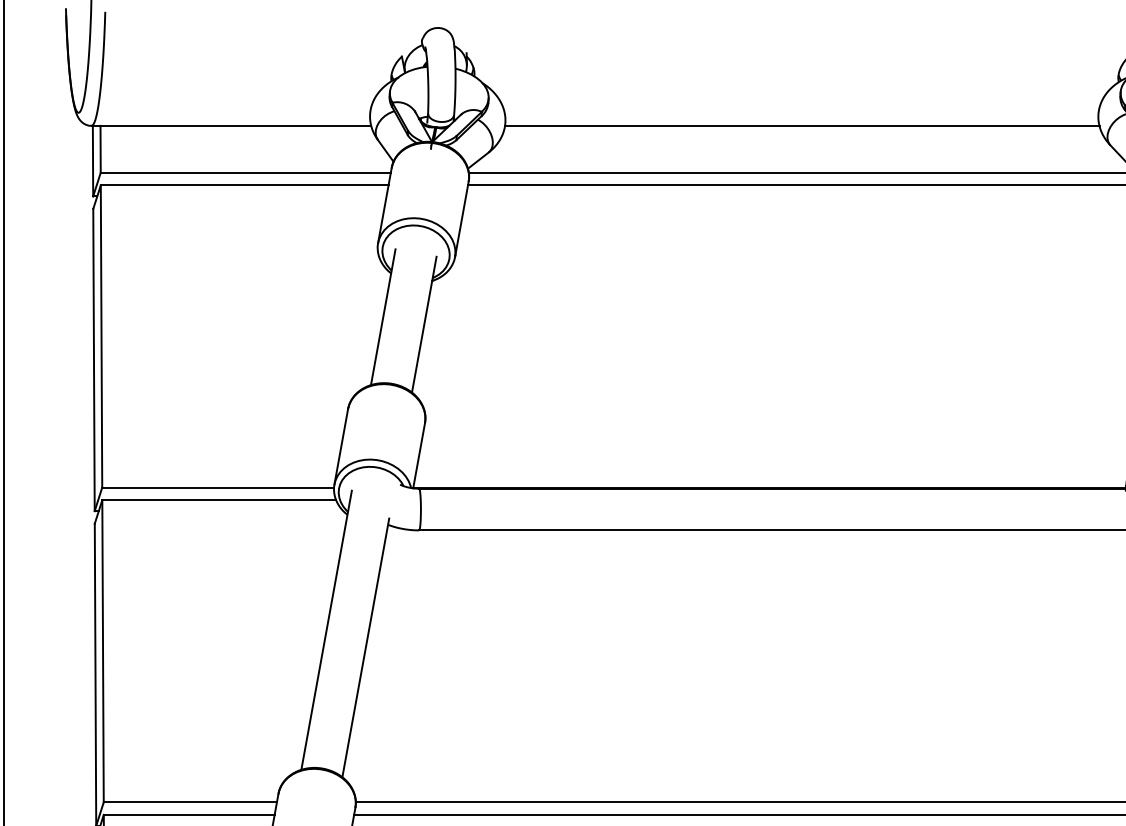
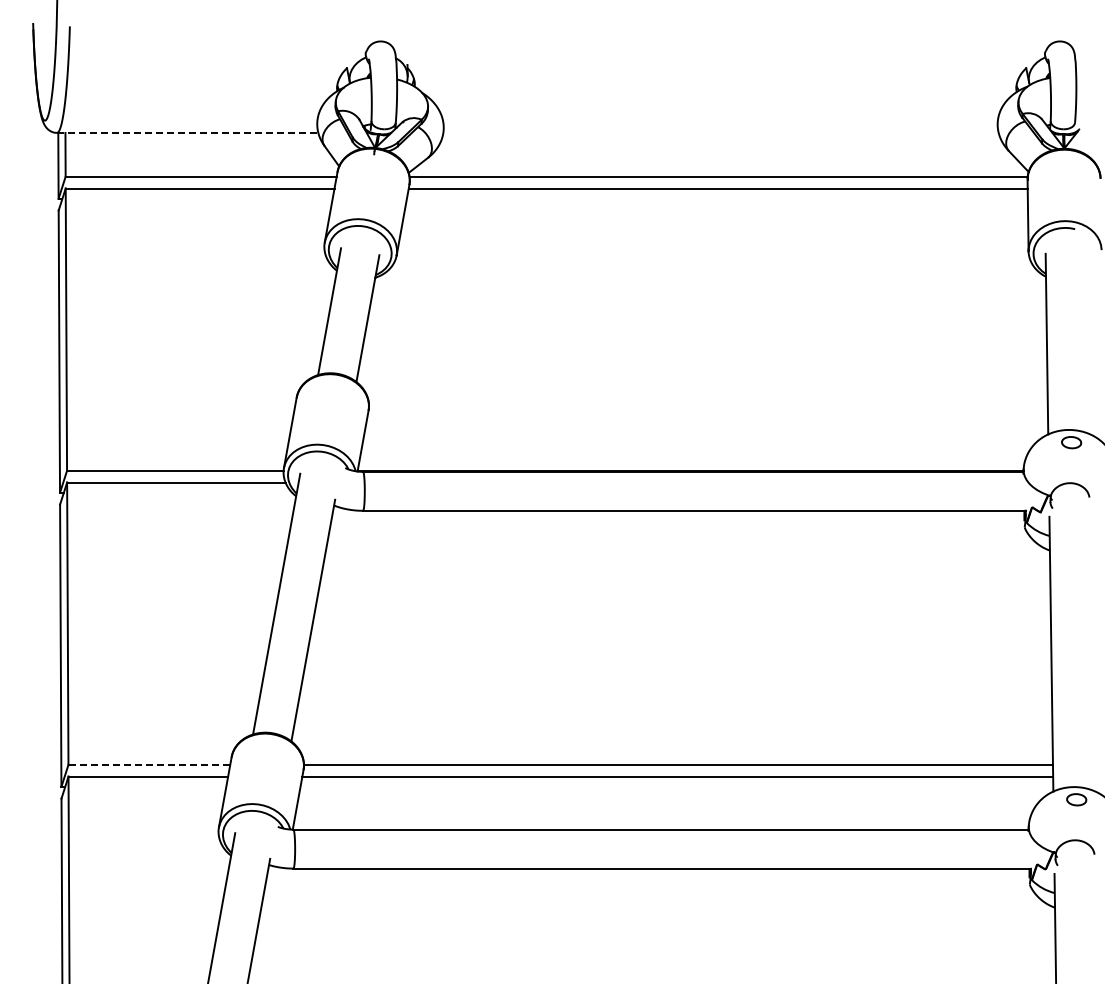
line: (231, 125) -> (187, 132), solid -> dashed
line: (801, 125) -> (720, 132), removed
line: (190, 801) -> (149, 764), solid -> dashed

